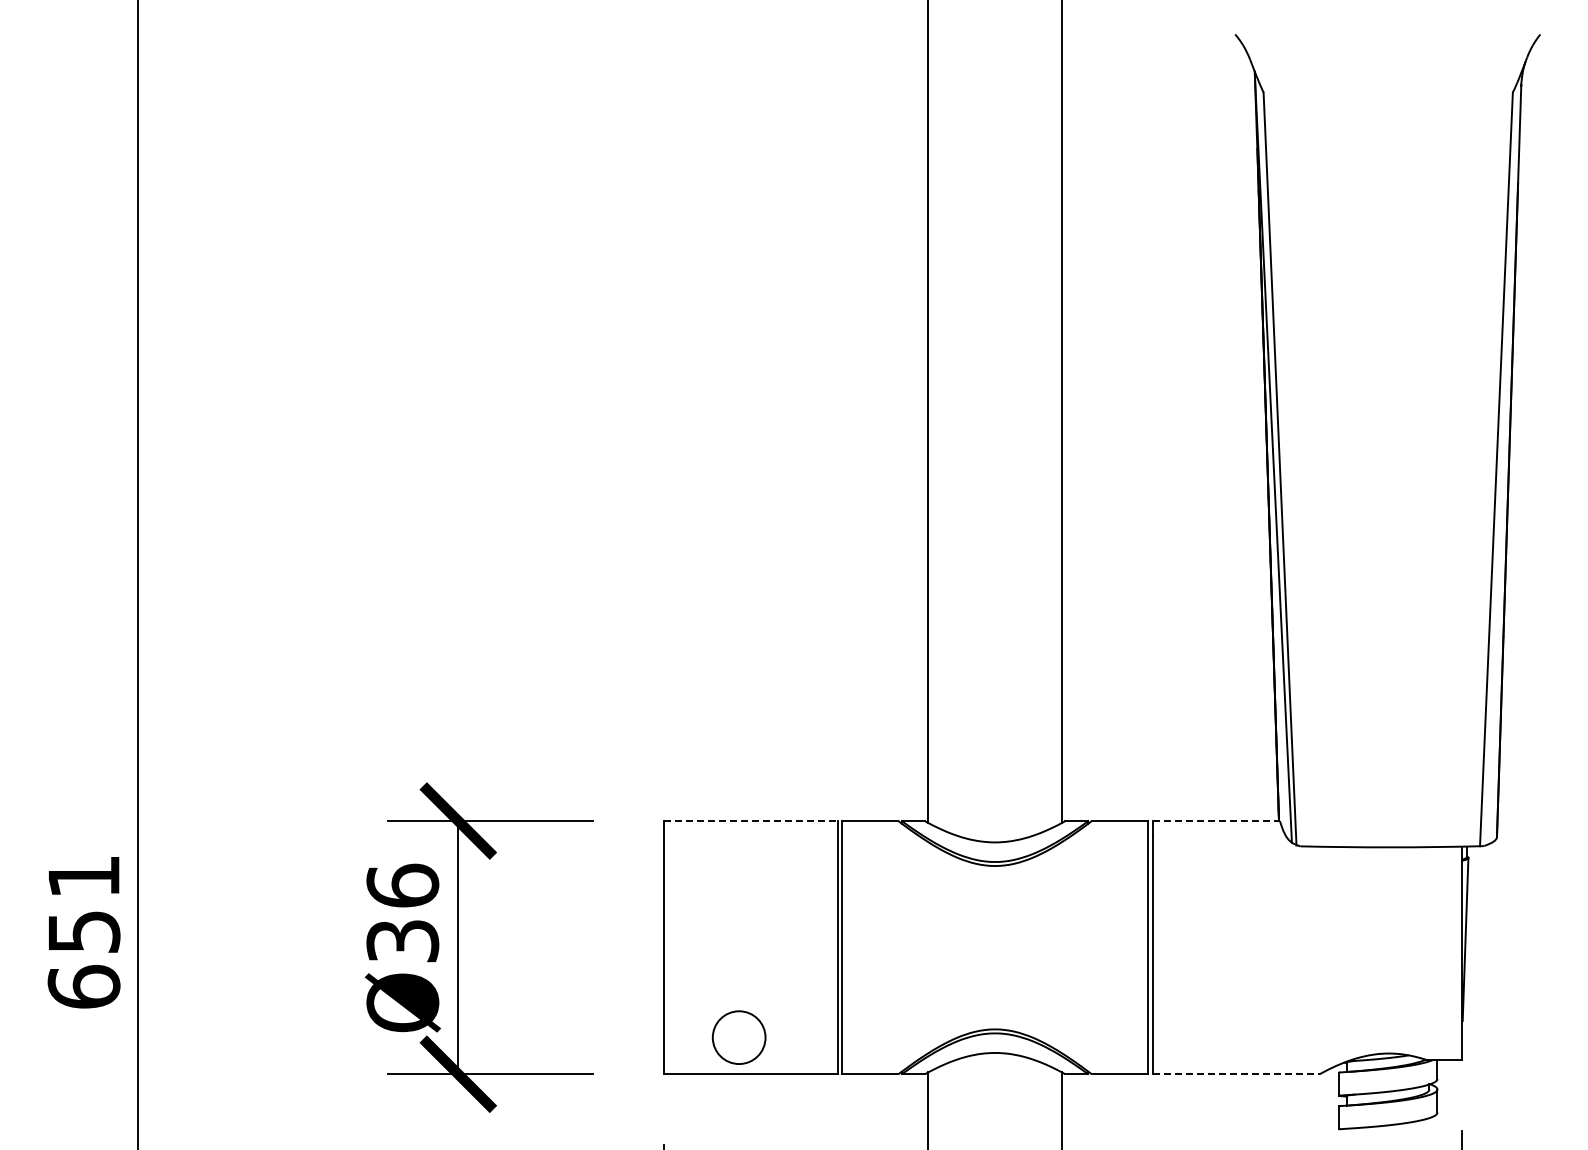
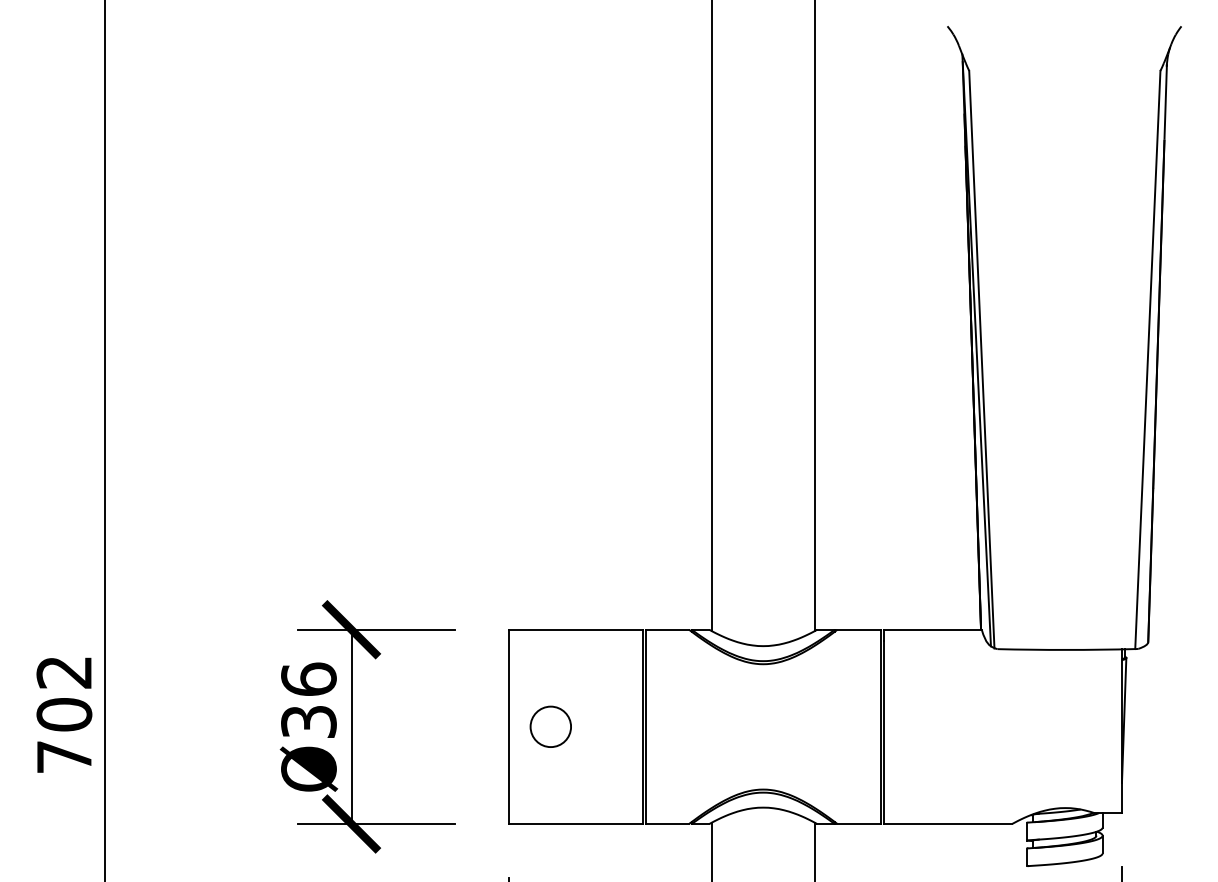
line: (751, 821) -> (576, 630), dashed -> solid
line: (1216, 821) -> (933, 630), dashed -> solid
text: (83, 932) -> (63, 715), 651 -> 702
circle: (738, 1037) -> (550, 726), moved
line: (1236, 1074) -> (948, 824), dashed -> solid

